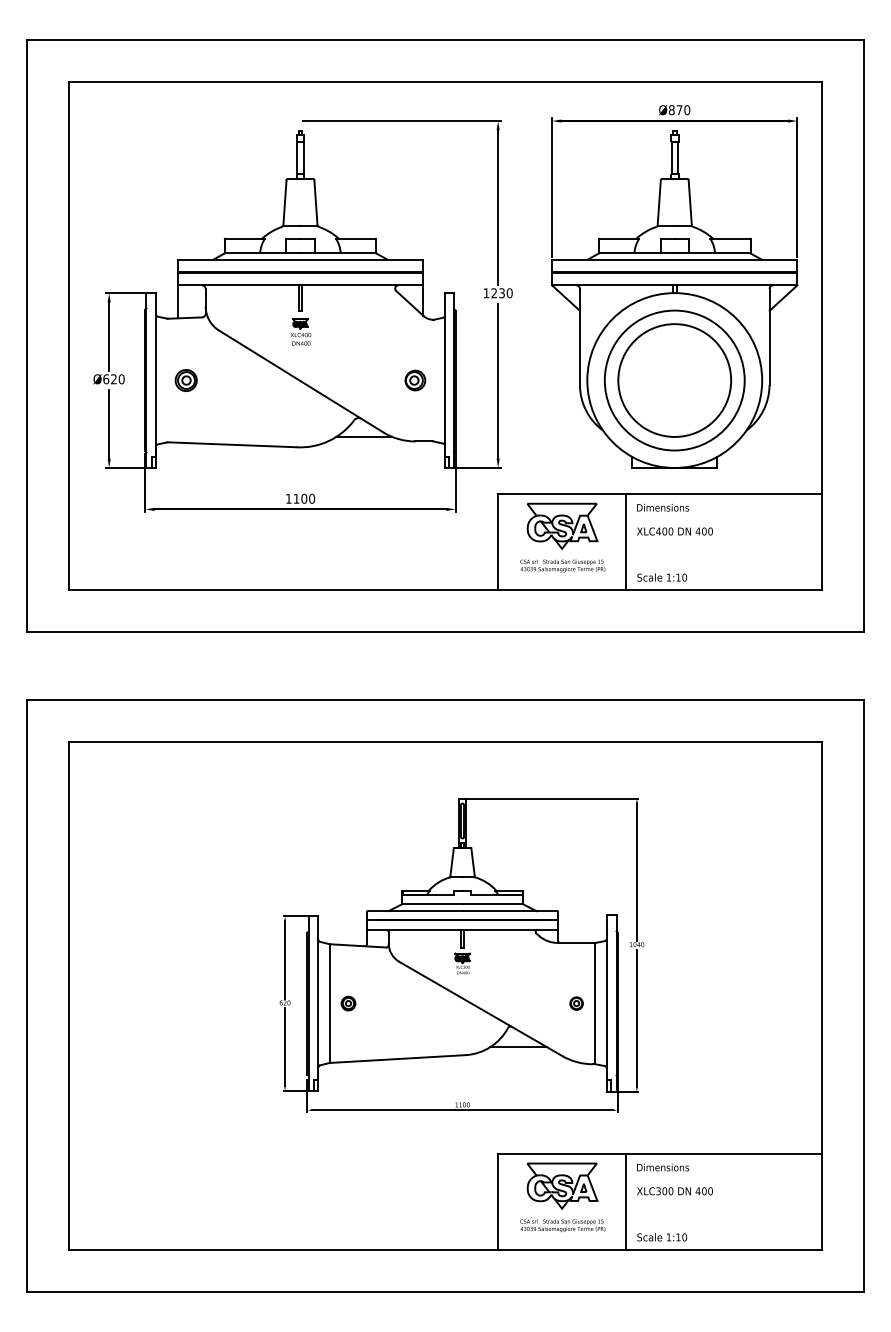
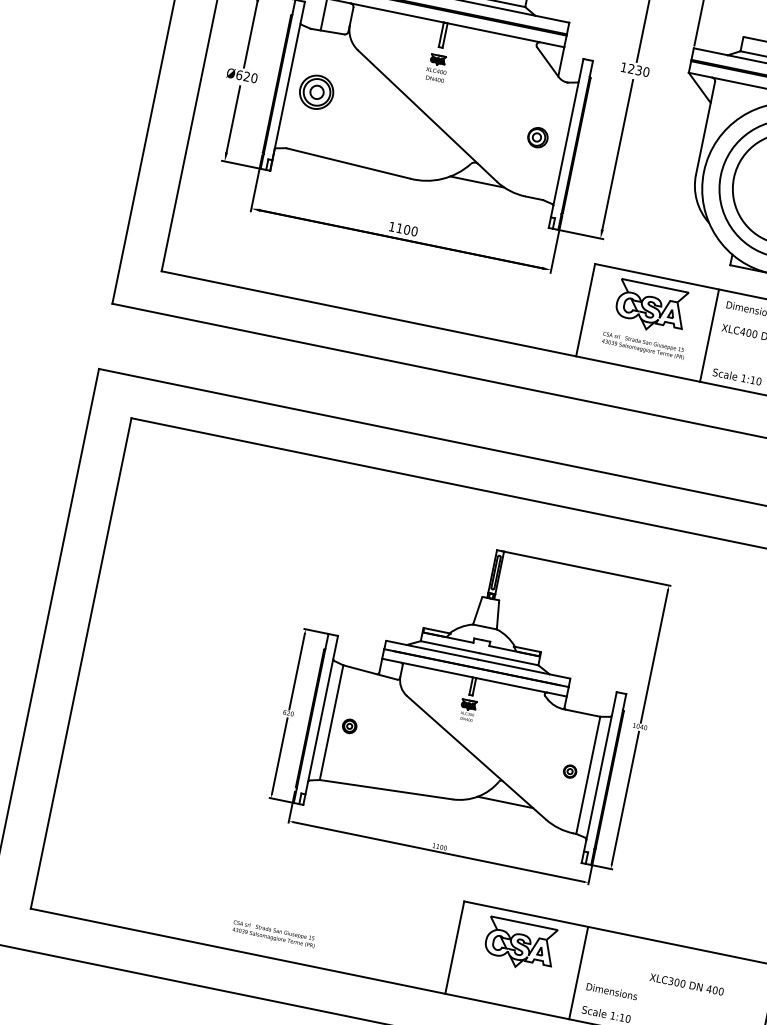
part: (185, 380) -> (315, 92), size x1.6
text: (663, 1167) -> (612, 991), moved
text: (674, 1191) -> (686, 984), moved
text: (562, 1225) -> (273, 934), moved

